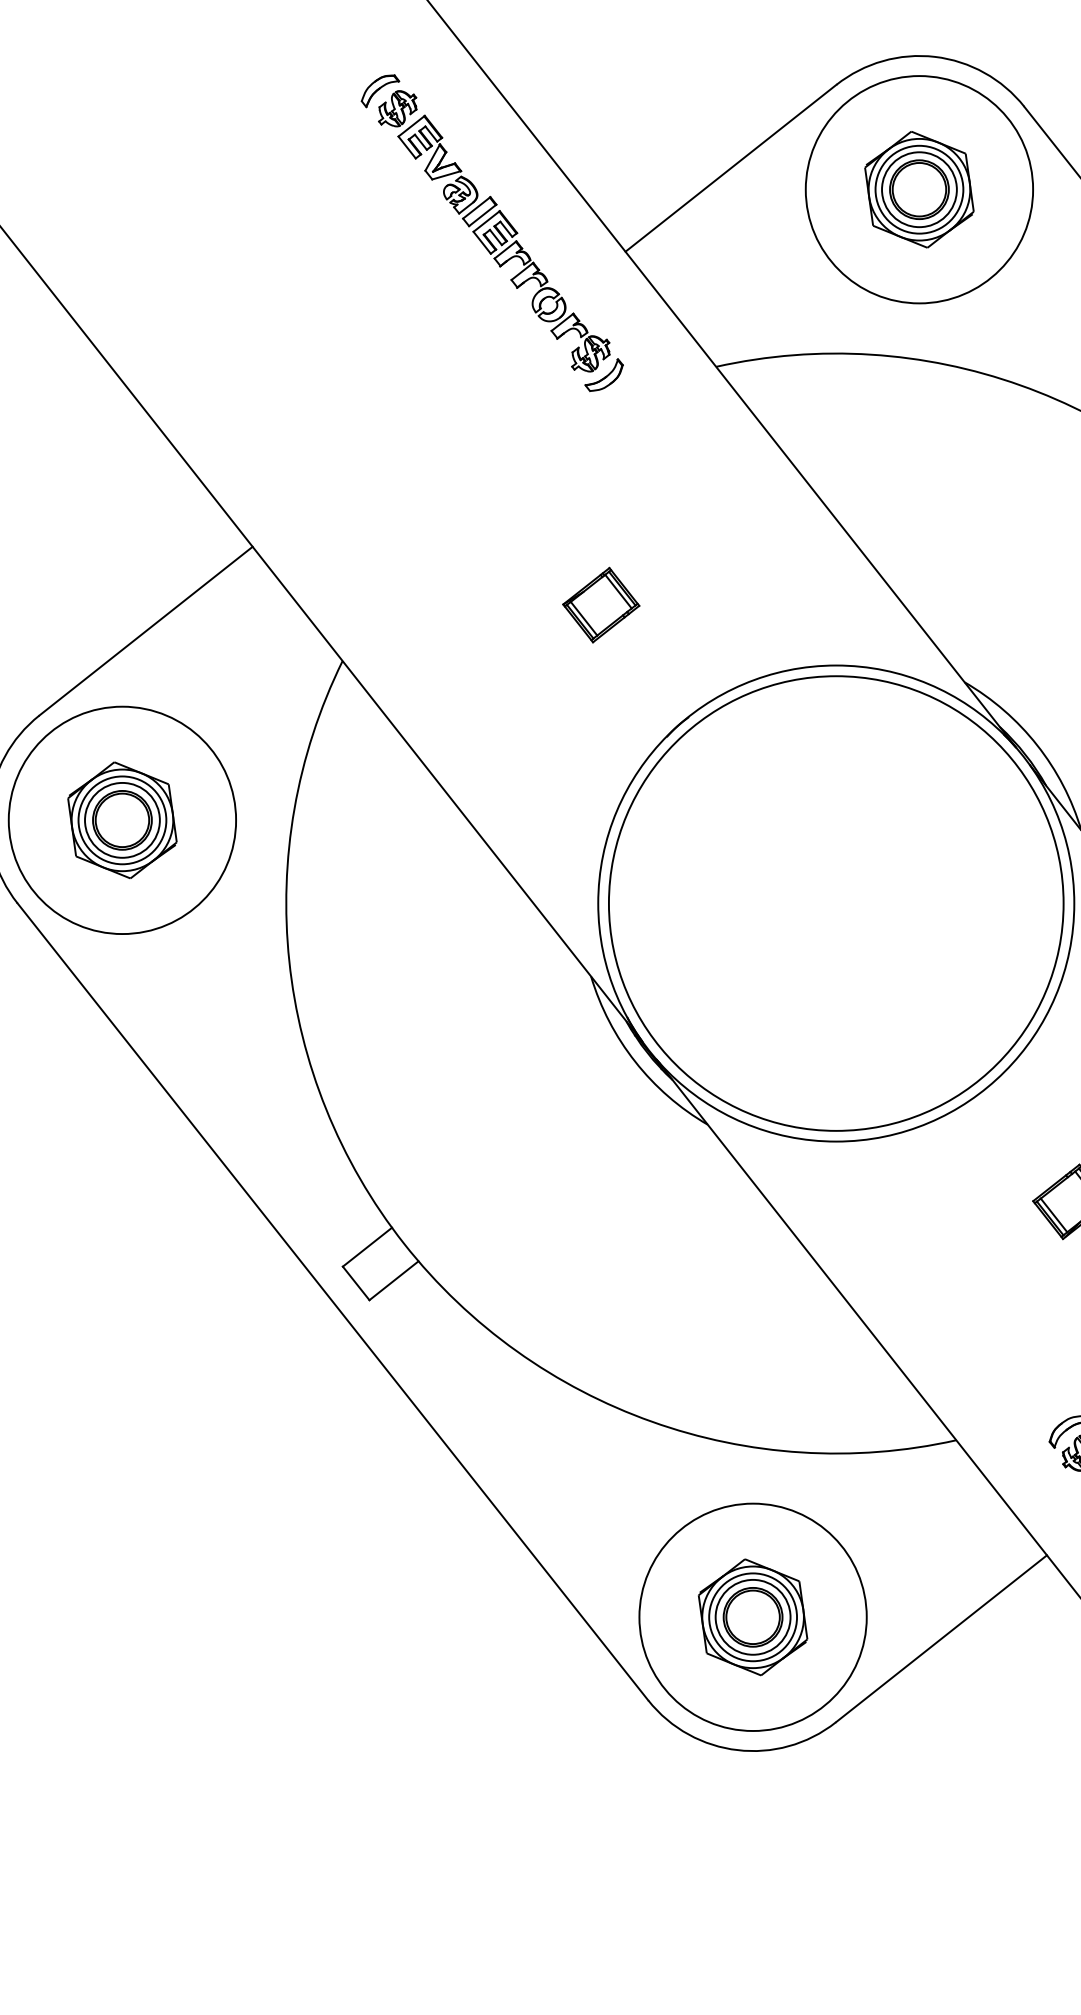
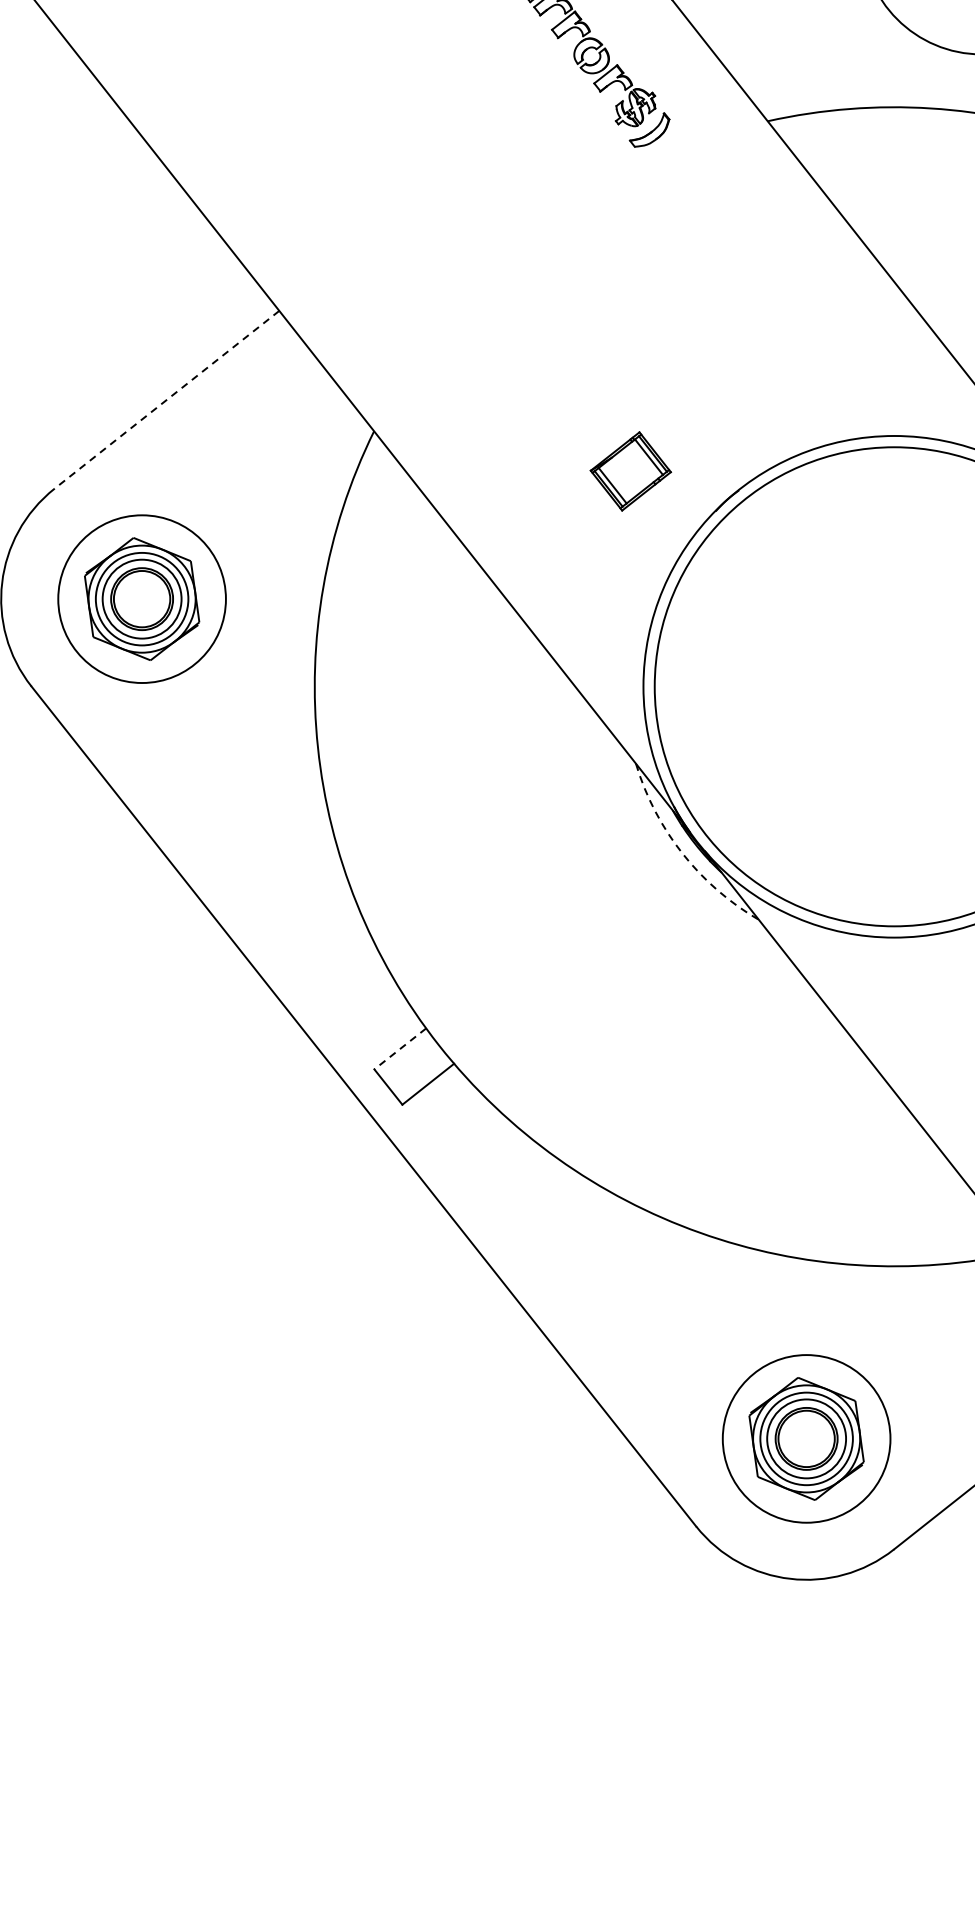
part: (601, 604) -> (631, 470), moved
line: (146, 631) -> (167, 400), solid -> dashed
circle: (122, 820) -> (142, 599), size x0.7
arc: (635, 1061) -> (682, 853), solid -> dashed
line: (367, 1247) -> (400, 1049), solid -> dashed
circle: (752, 1616) -> (806, 1438), size x0.7

